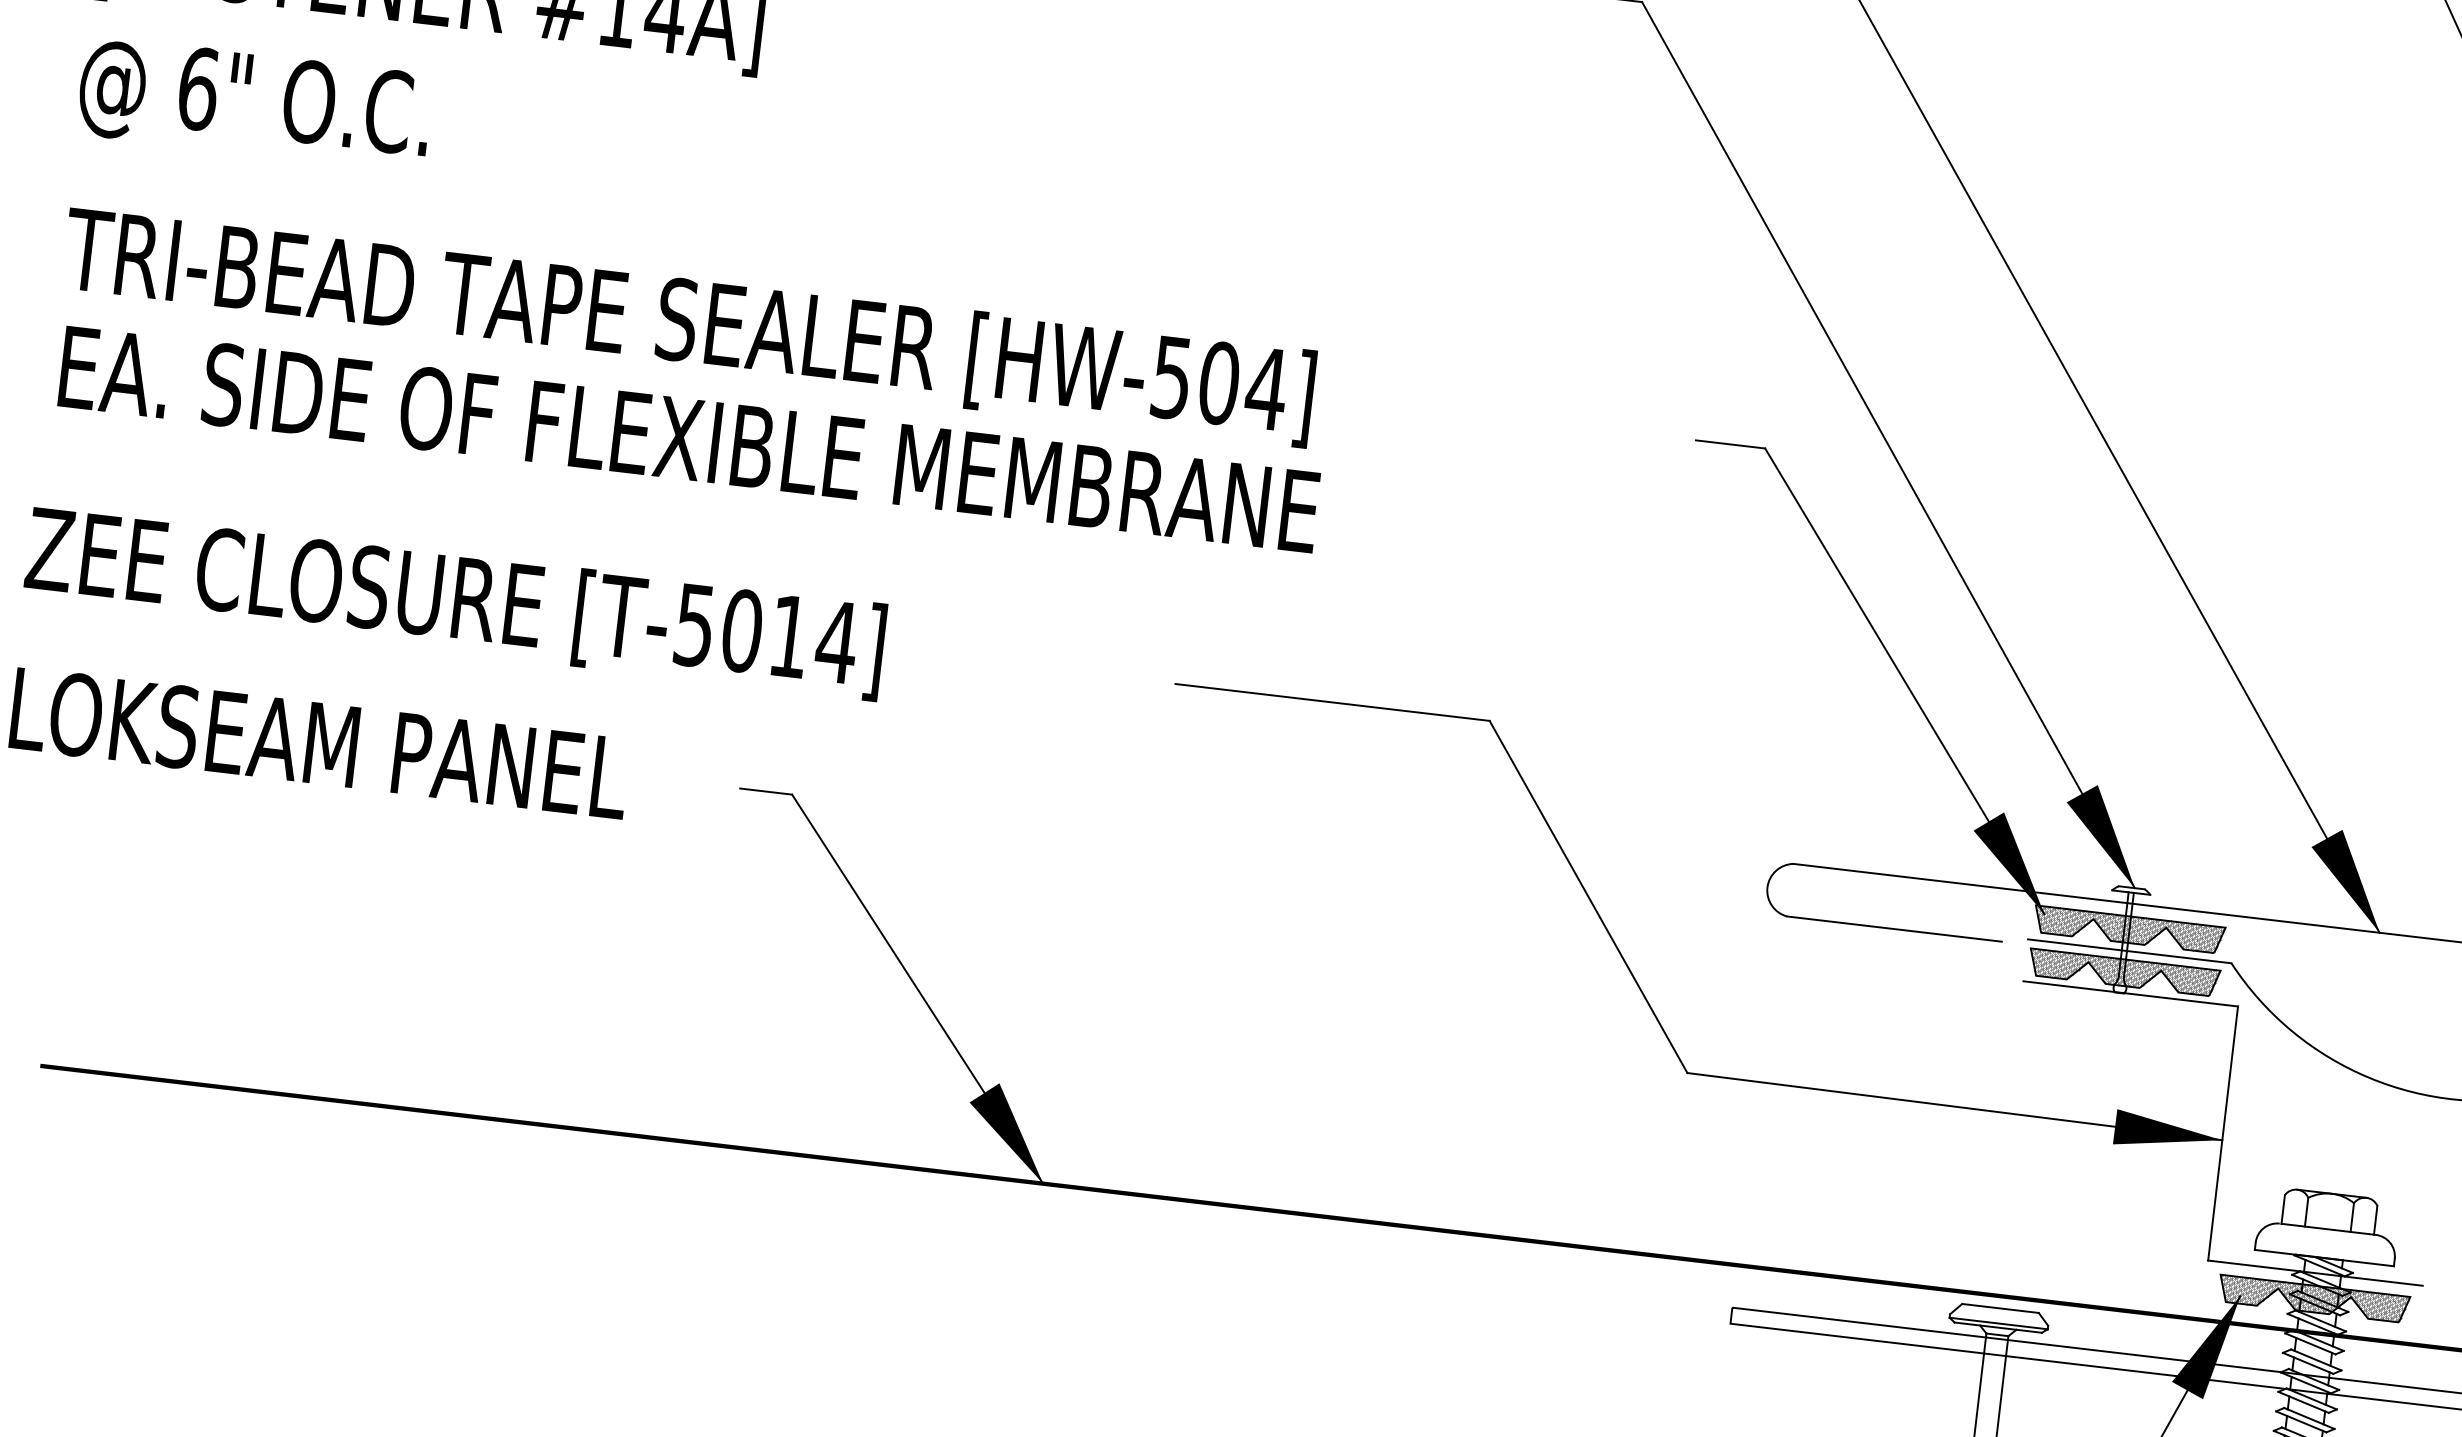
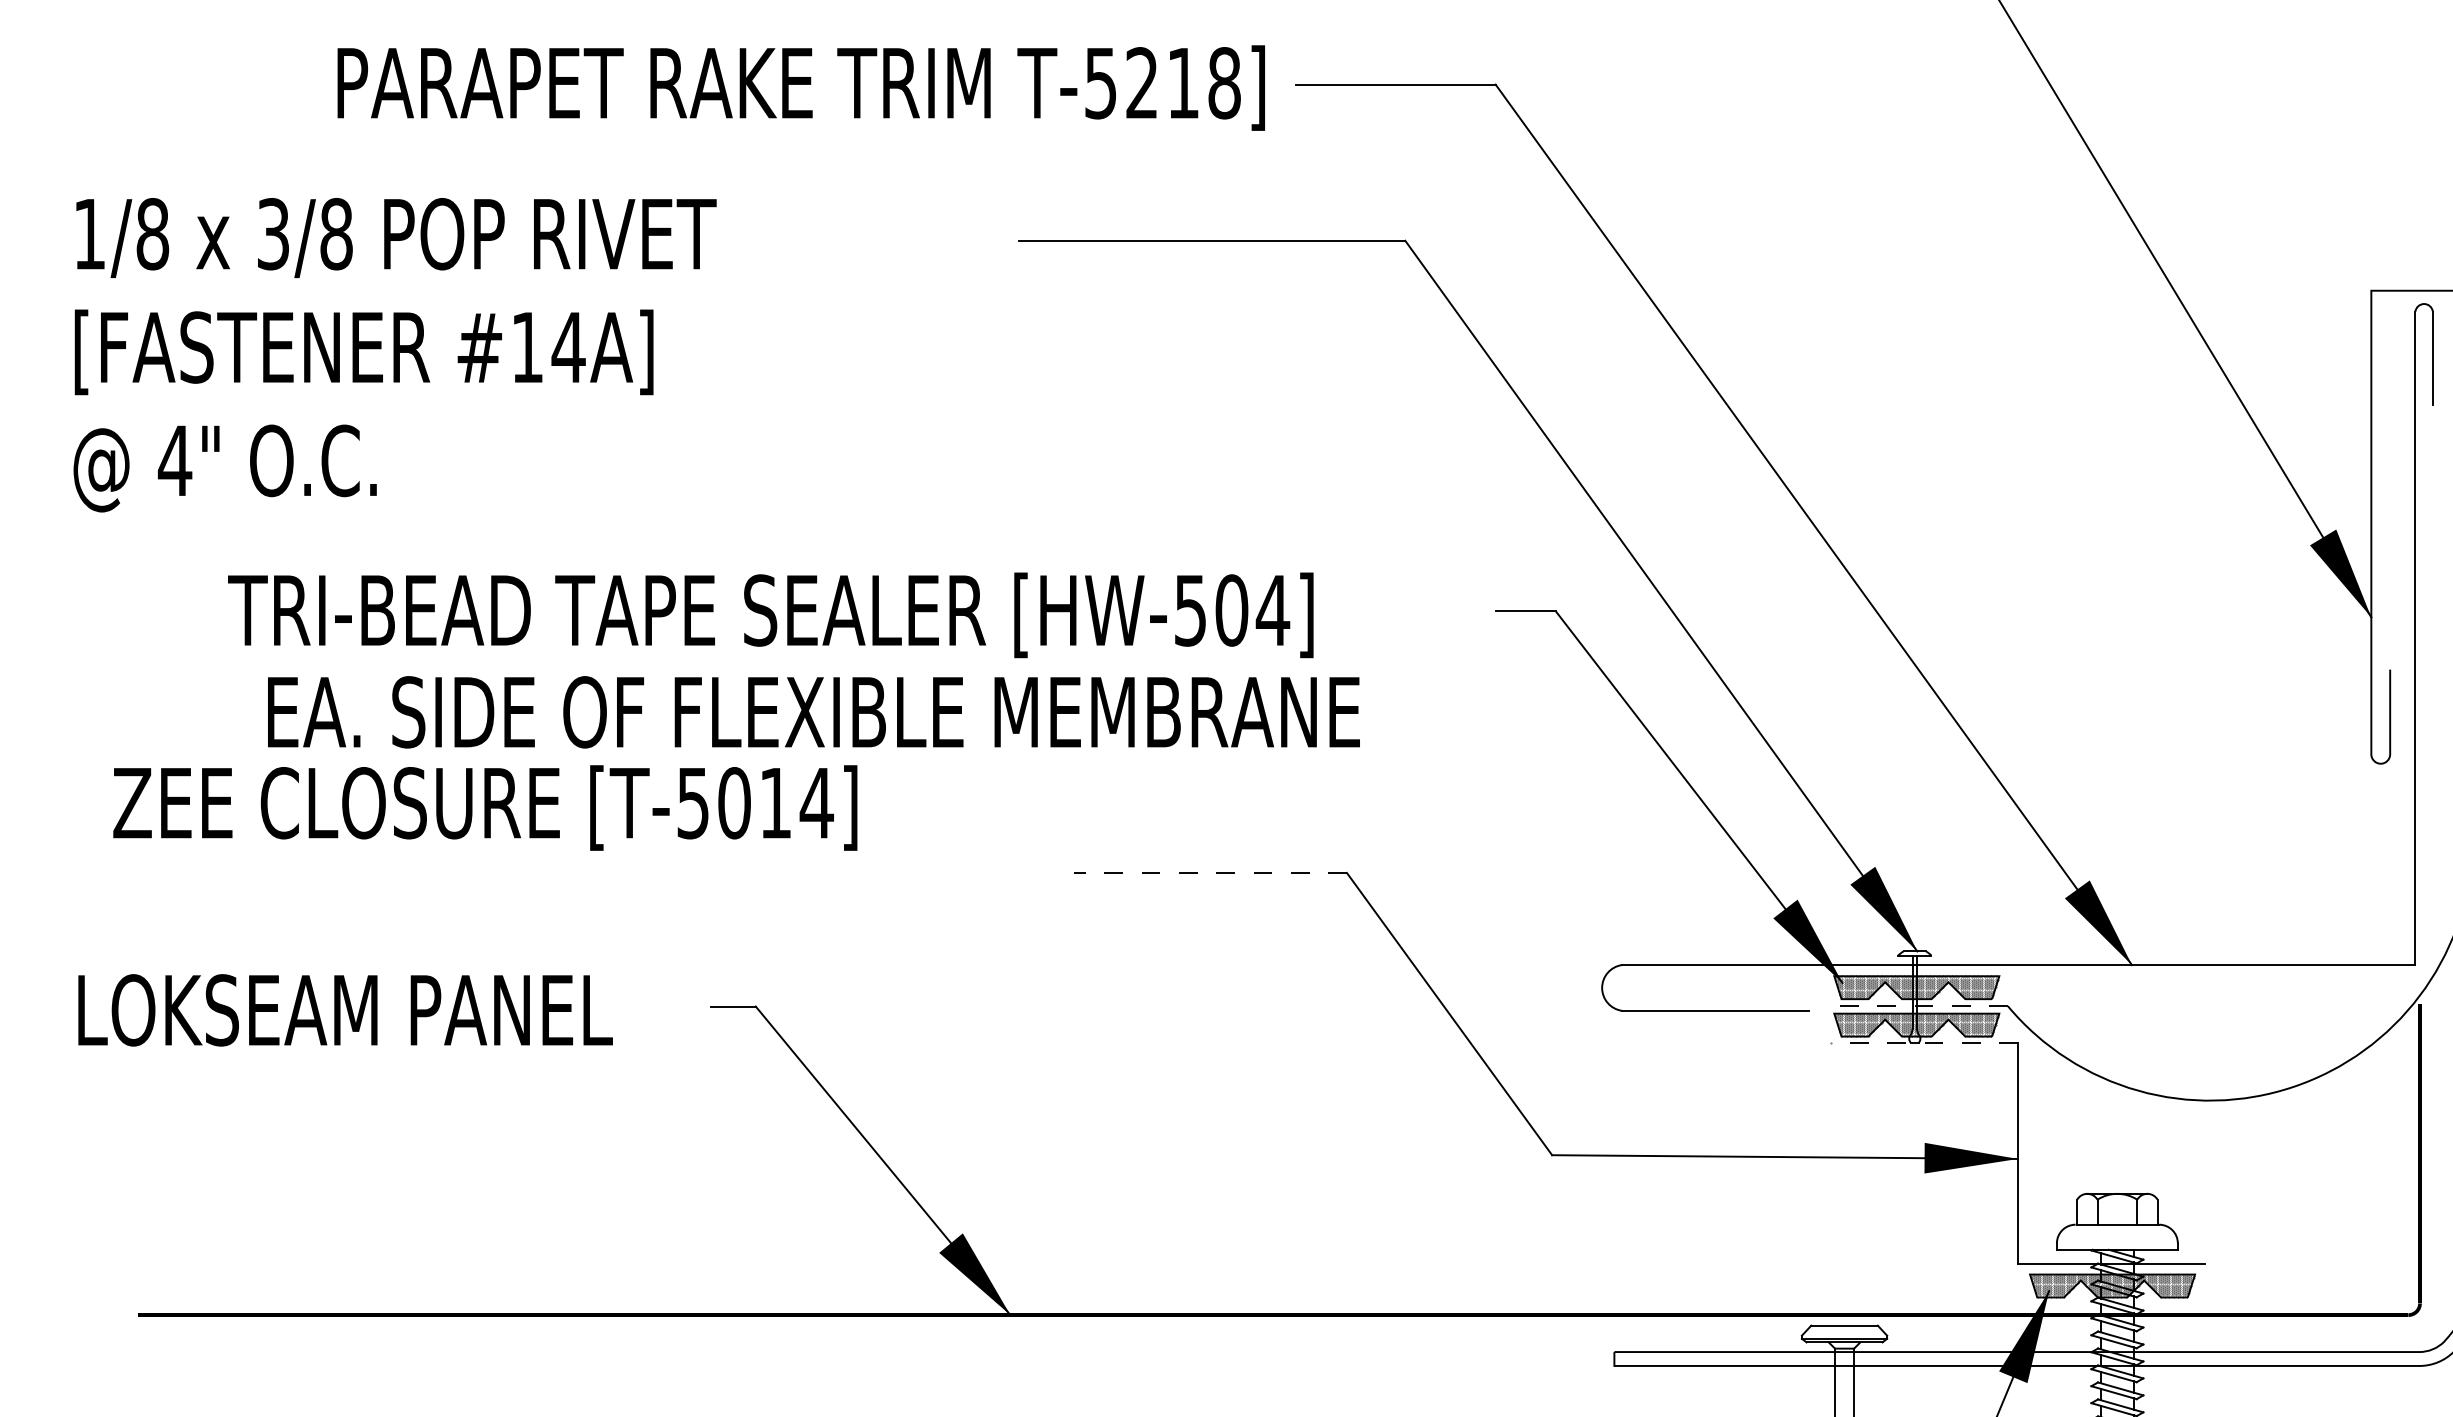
text: (197, 88) -> (174, 460), 6" -> 4"
text: (688, 326) -> (770, 615), moved
text: (688, 439) -> (813, 712), moved
text: (455, 602) -> (485, 807), moved
line: (1332, 701) -> (1210, 872), solid -> dashed
line: (2128, 951) -> (1918, 1006), solid -> dashed
line: (2130, 993) -> (1924, 1042), solid -> dashed

